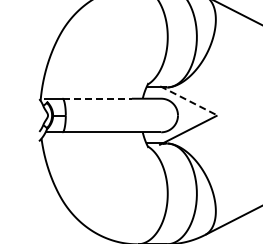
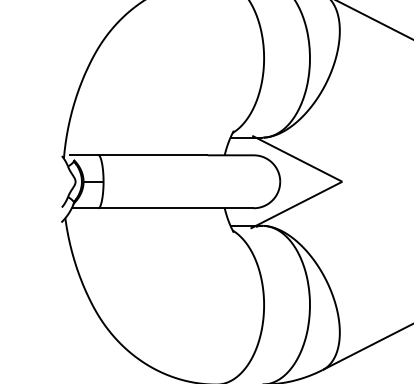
line: (97, 98) -> (153, 154), dashed -> solid
line: (189, 101) -> (298, 159), dashed -> solid

